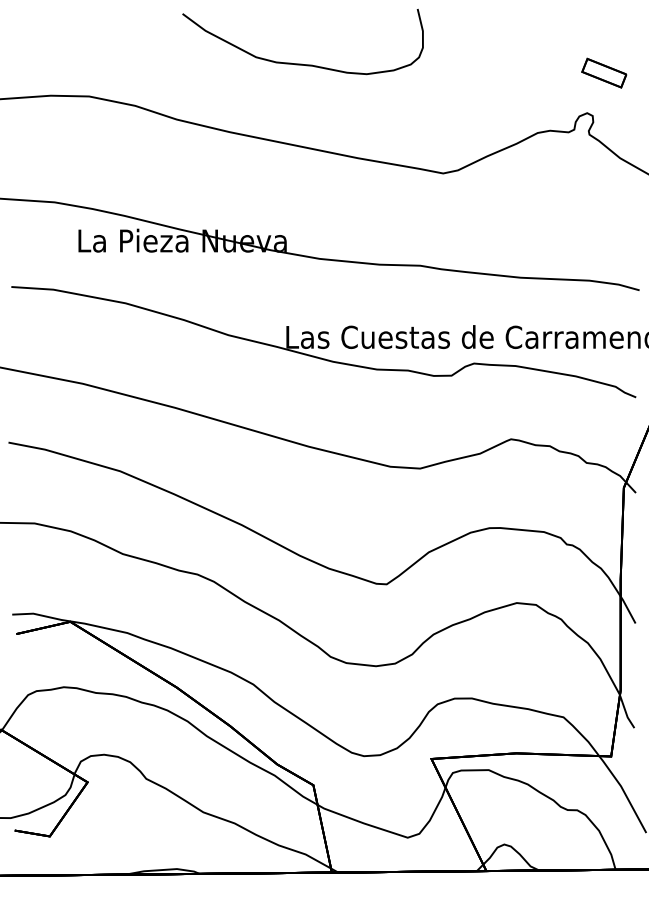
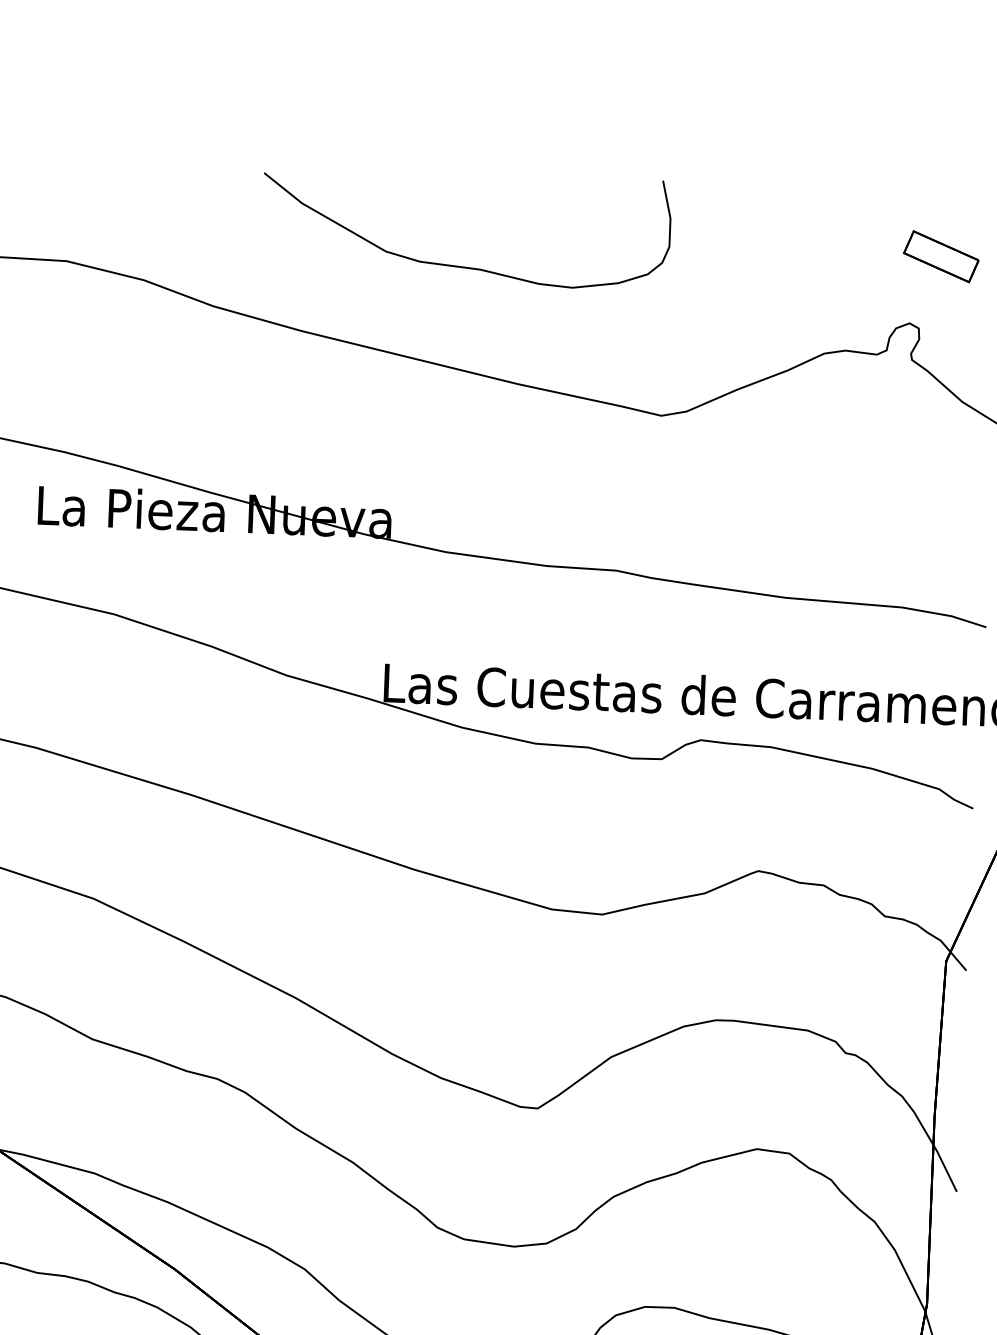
part: (302, 63) -> (464, 265), moved

